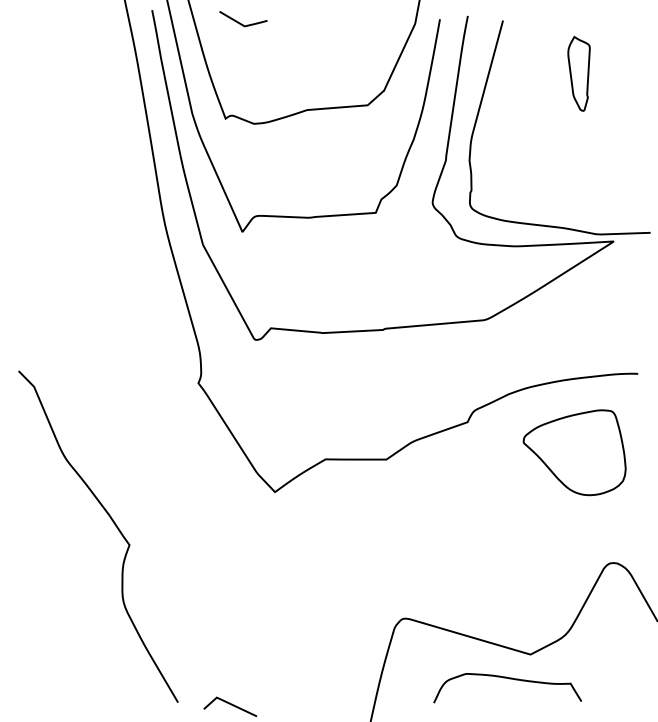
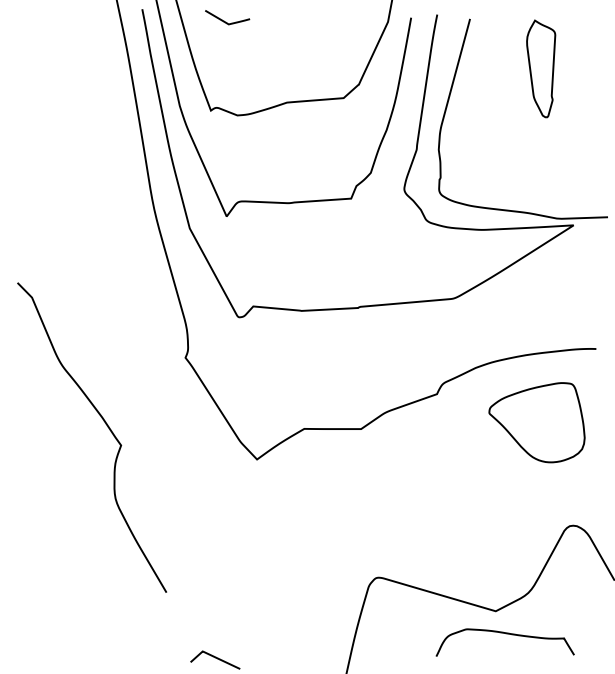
part: (578, 73) -> (540, 68), size x1.4
curve: (115, 526) -> (108, 428), moved
curve: (509, 679) -> (506, 634), moved

